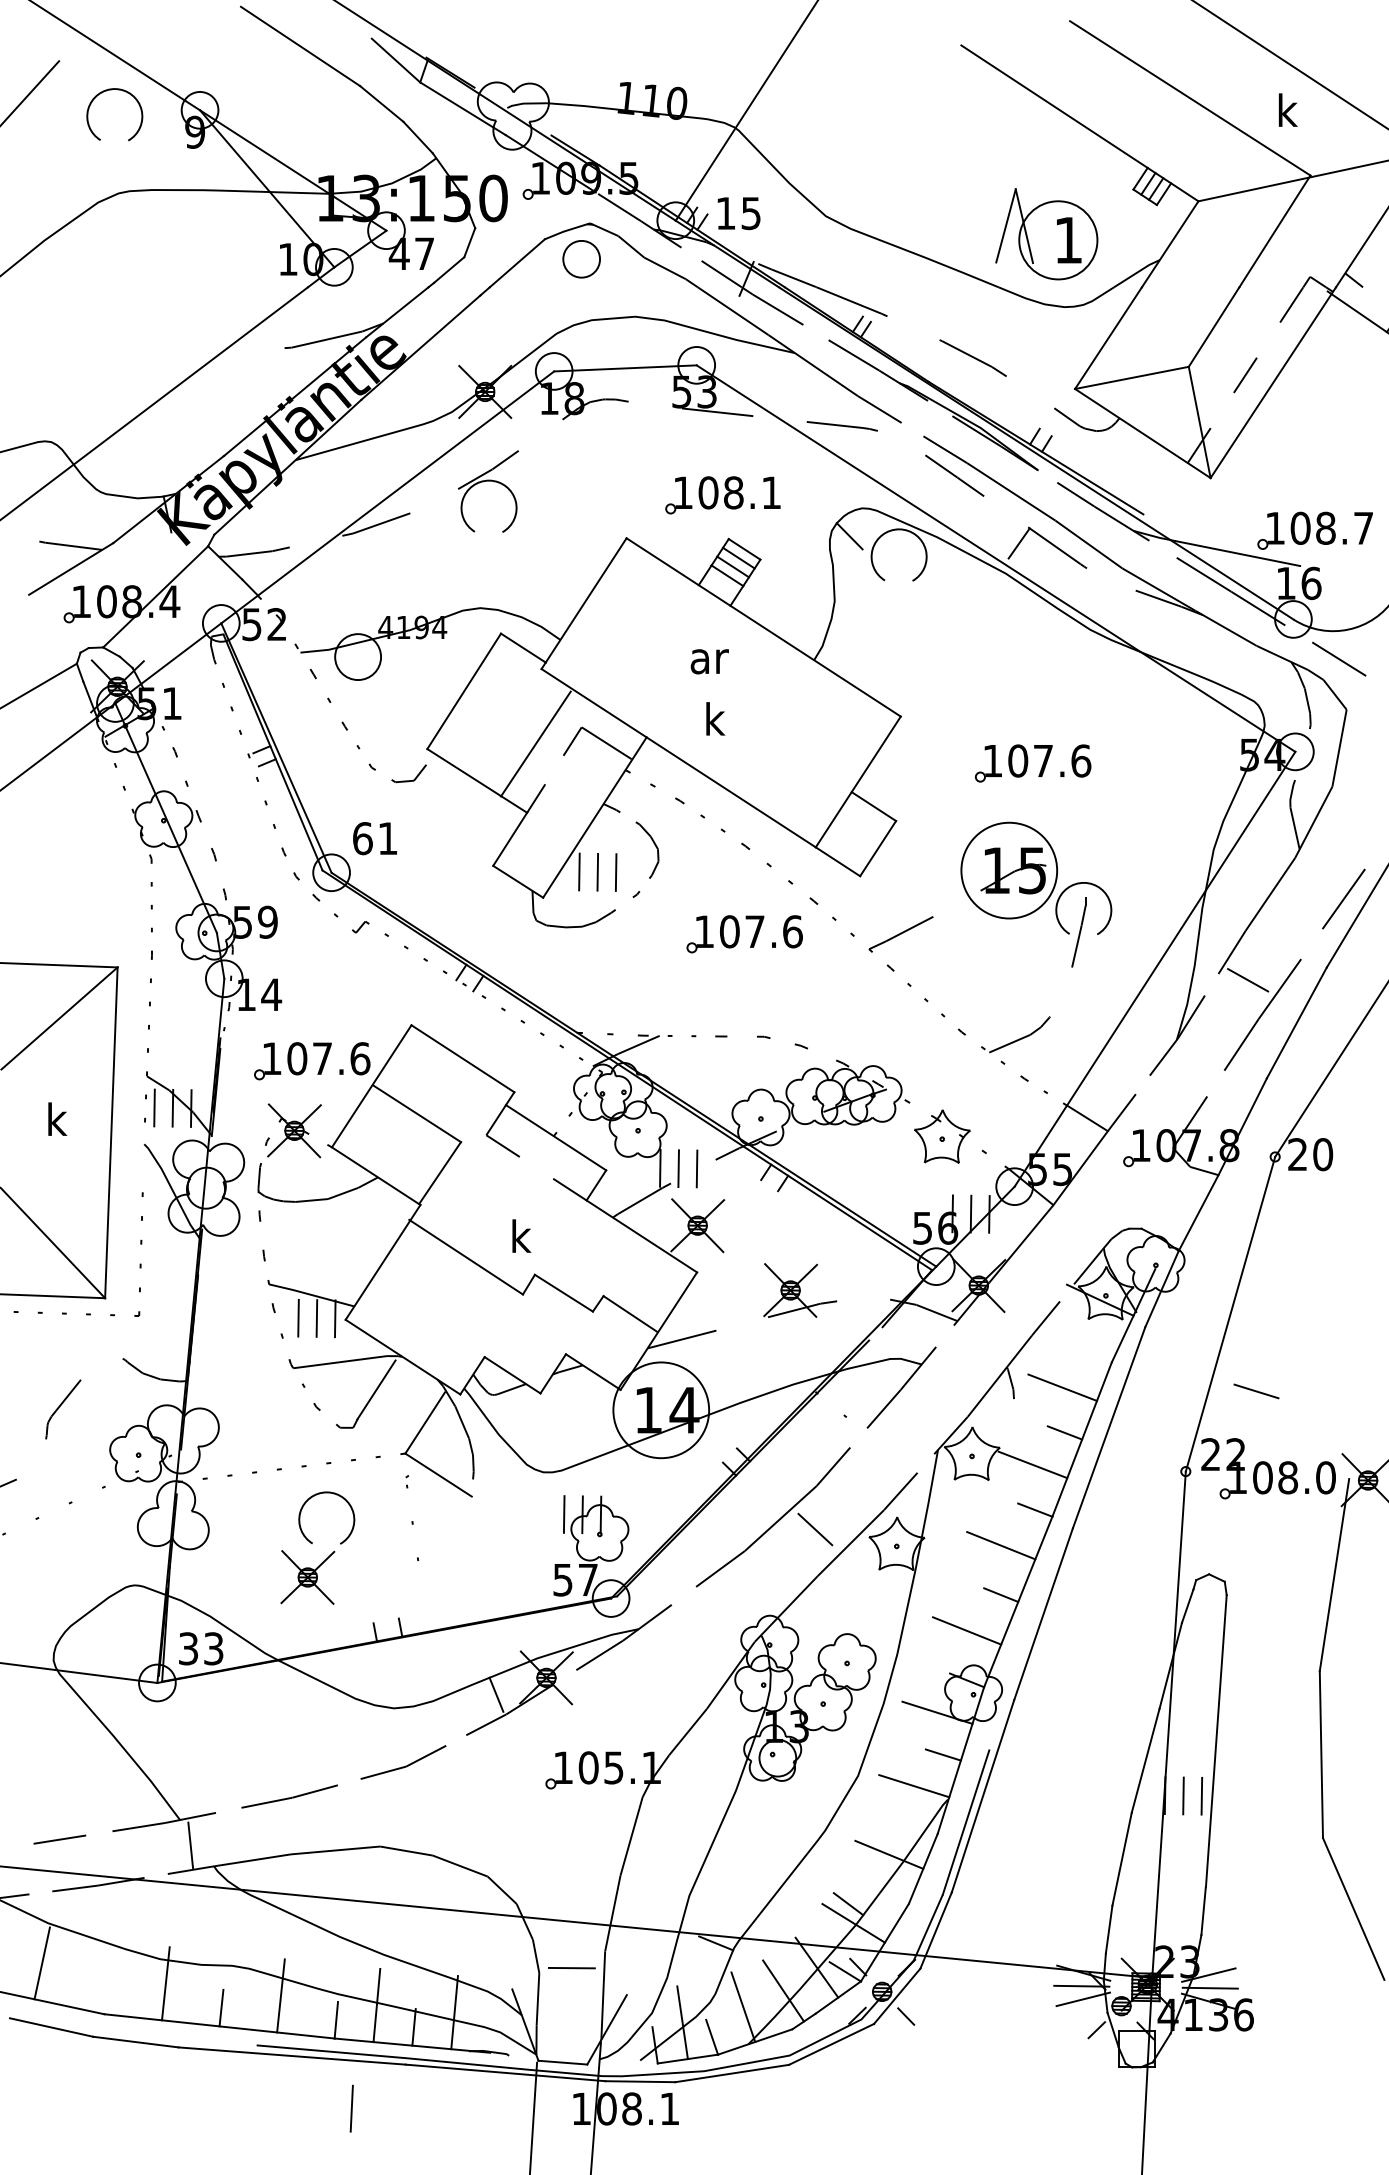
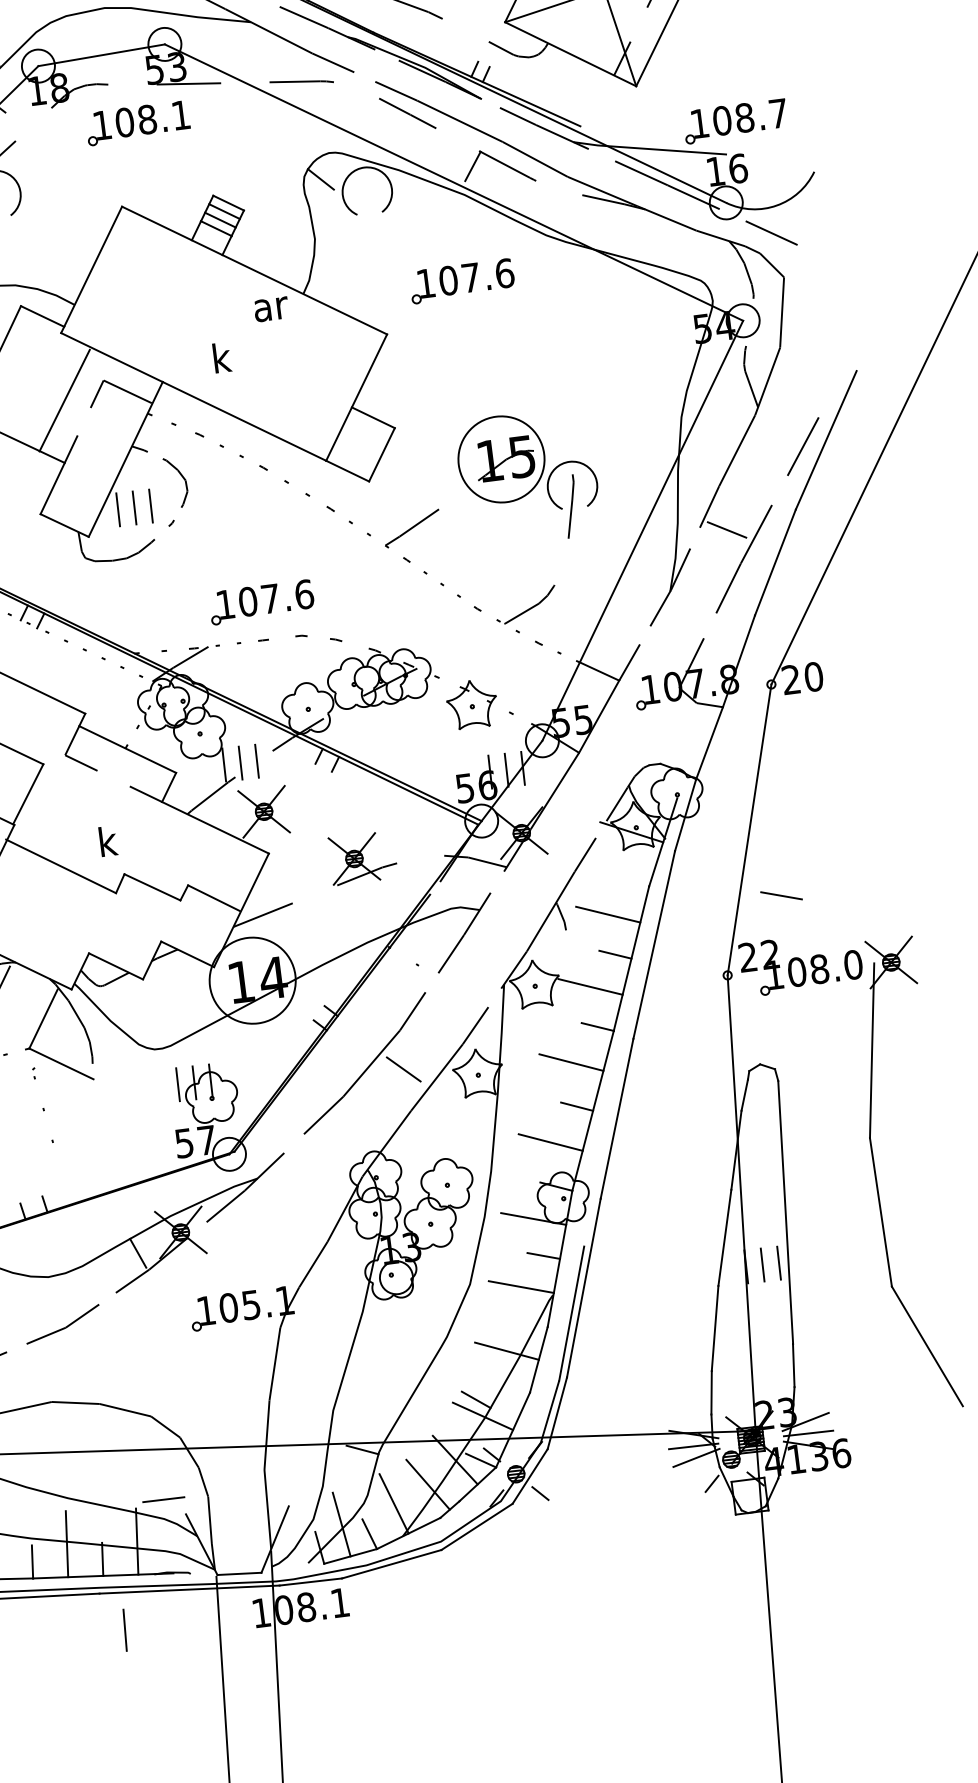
part: (722, 495) -> (137, 123), moved
text: (709, 661) -> (271, 309), moved
part: (1033, 763) -> (462, 281), moved
part: (744, 934) -> (261, 602), moved
line: (571, 1968) -> (163, 1500), moved
line: (351, 2108) -> (124, 1630), moved

